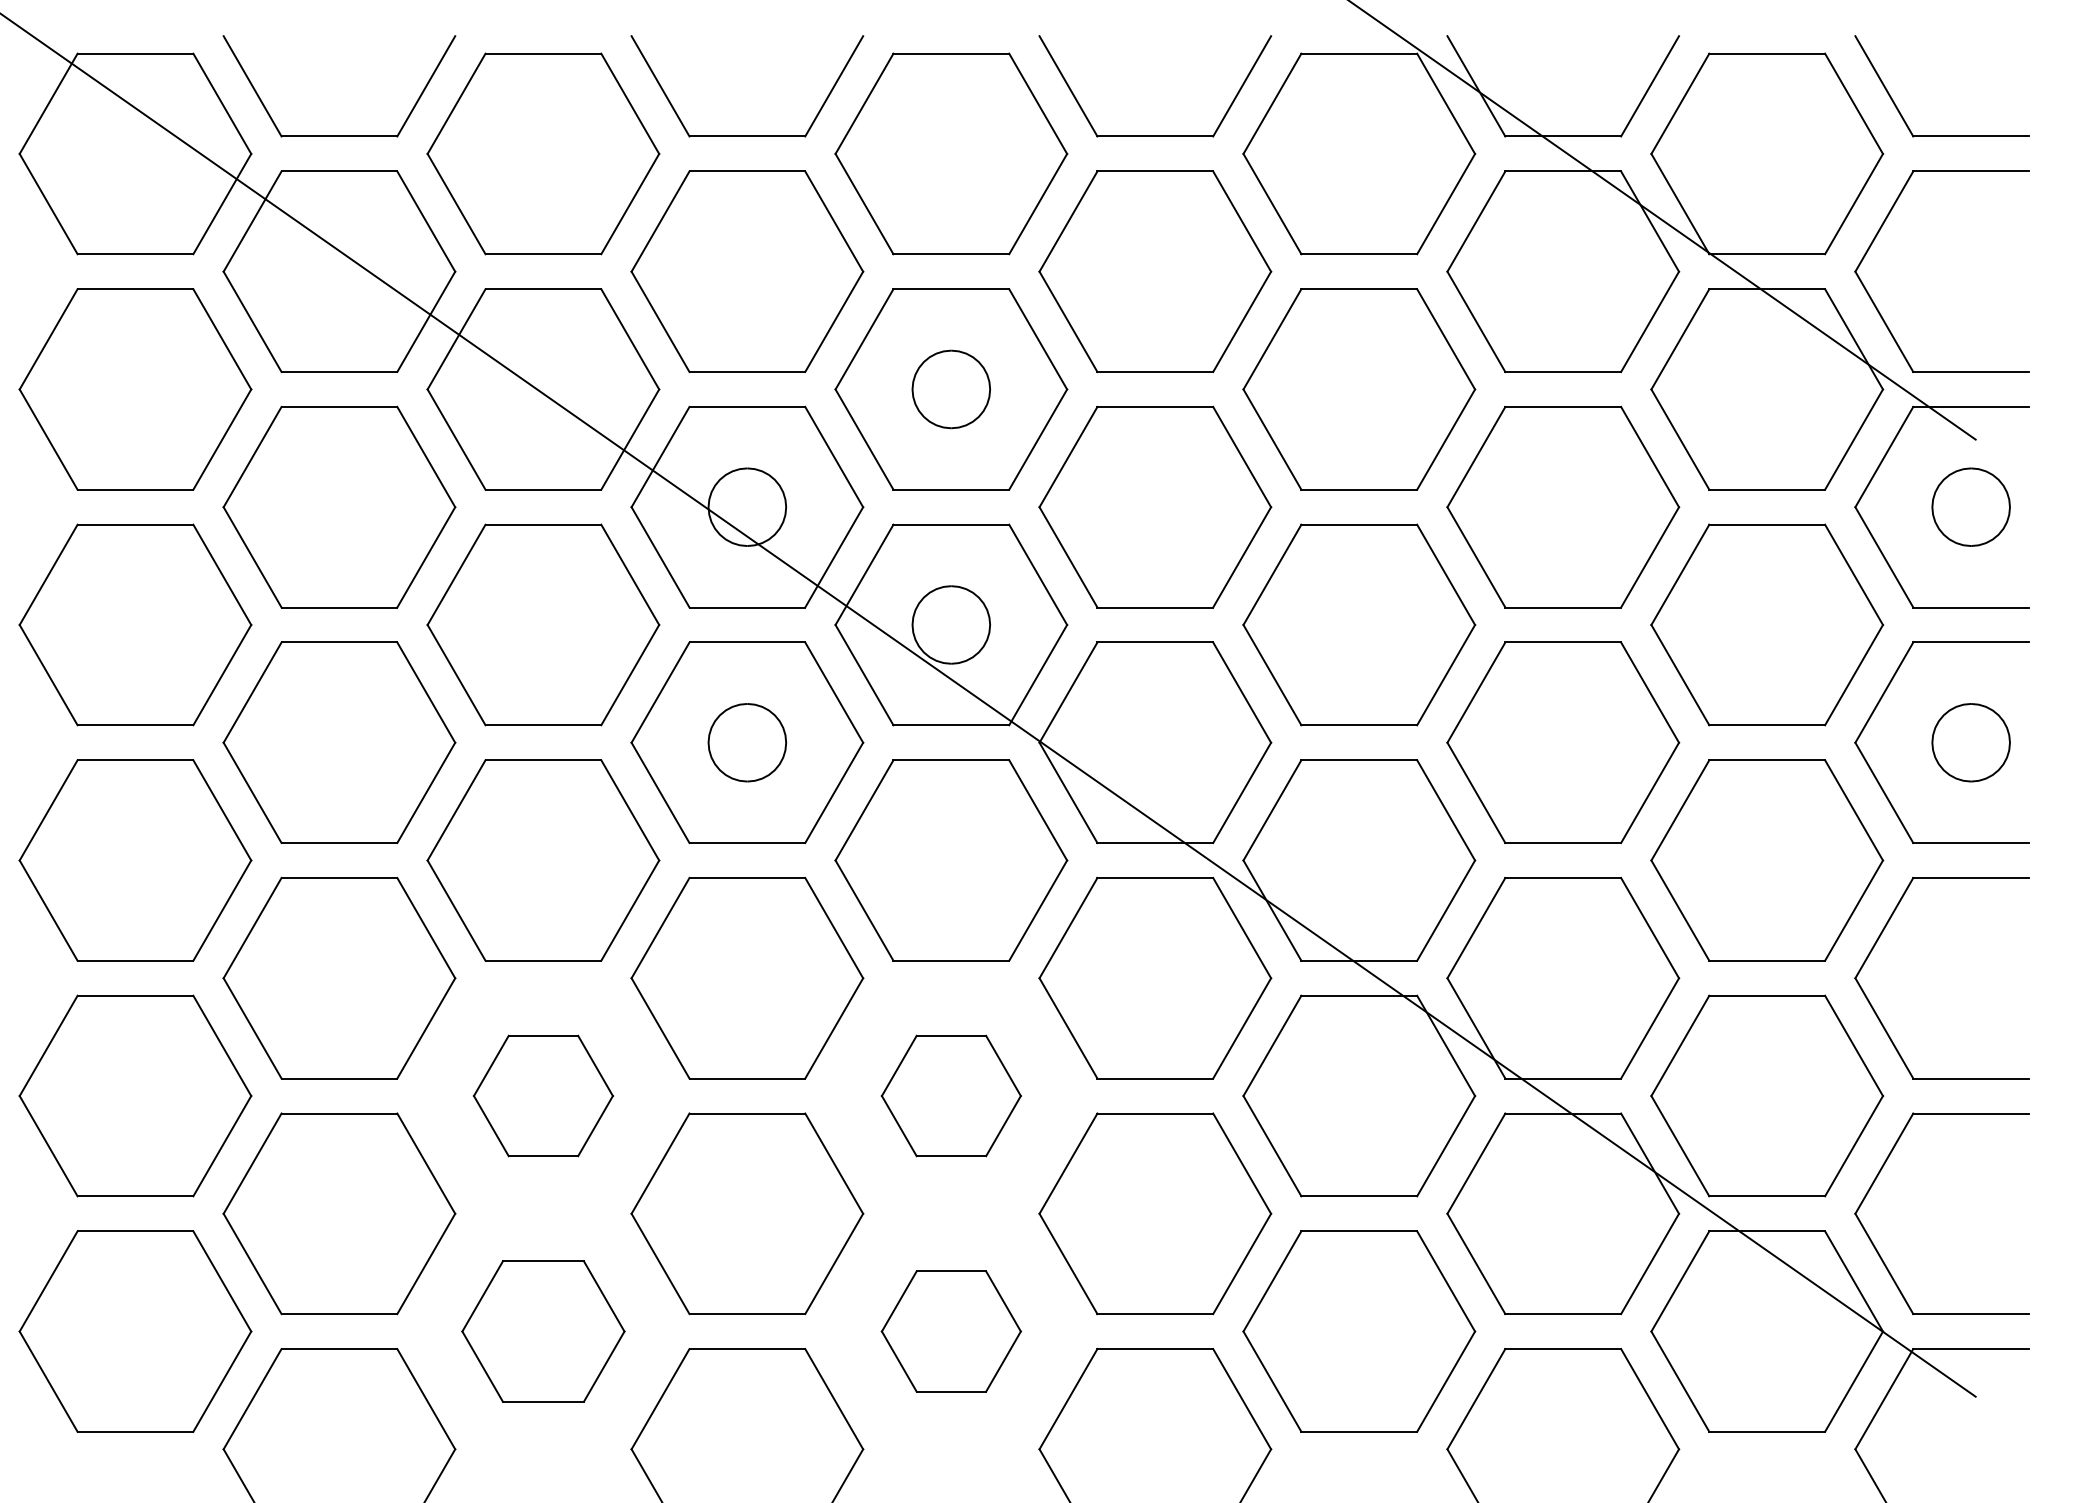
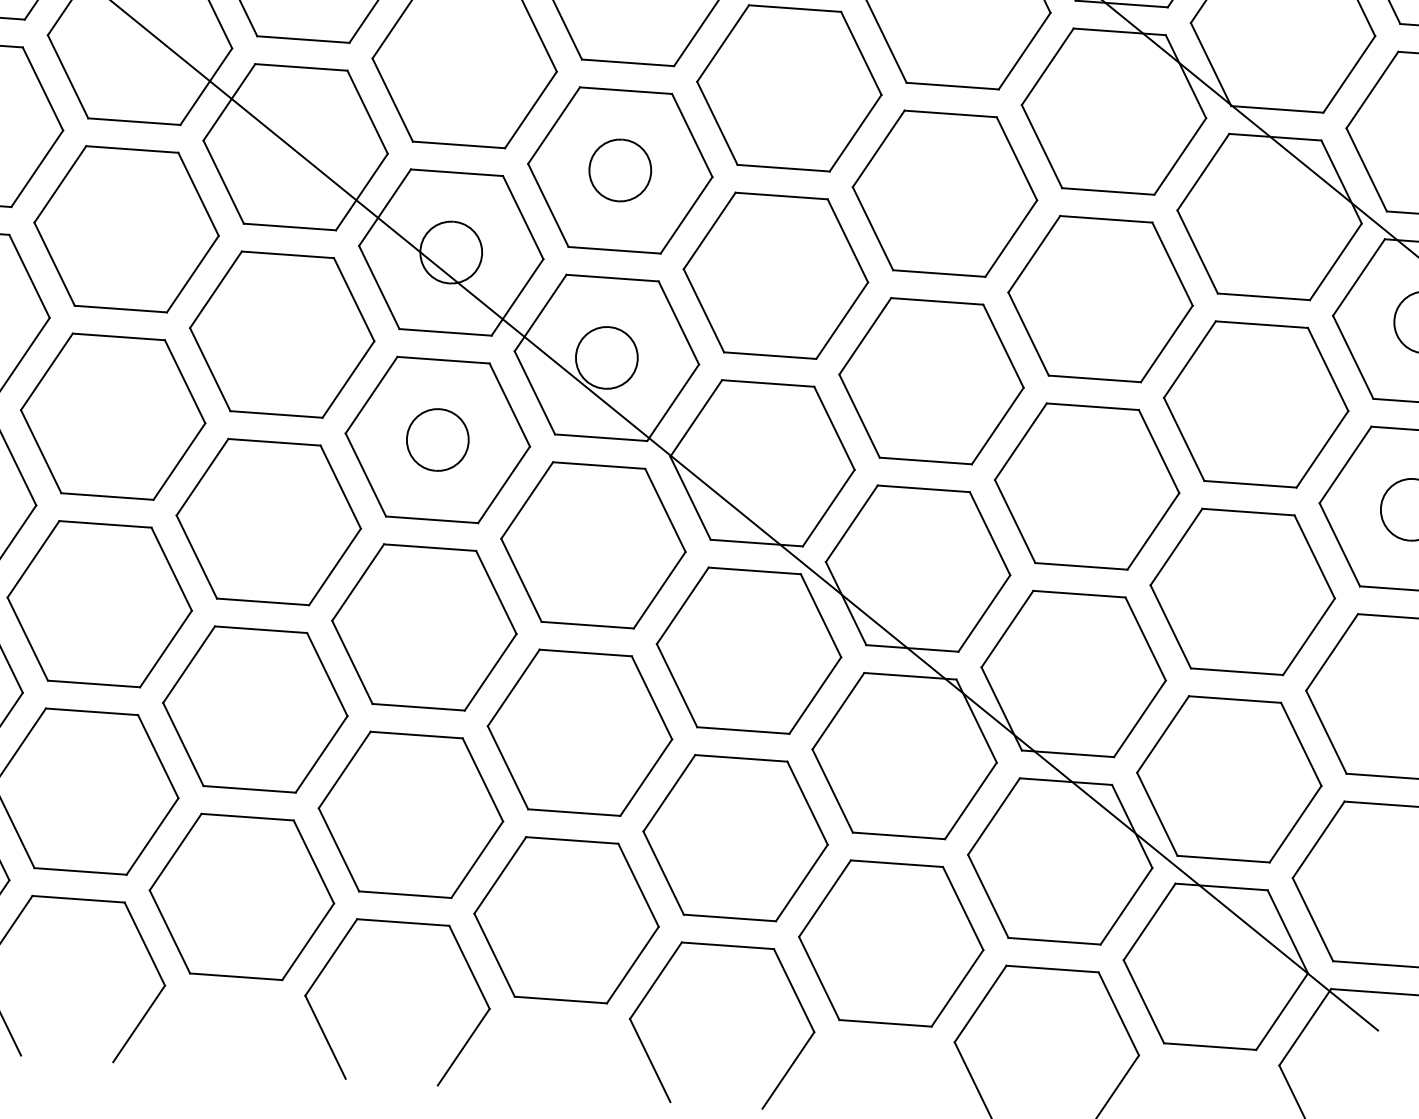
part: (543, 1095) -> (255, 709), size x1.67
part: (951, 1095) -> (580, 732), size x1.67
part: (543, 1331) -> (241, 896), size x1.43
part: (951, 1331) -> (566, 920), size x1.67

